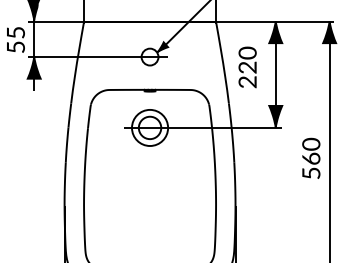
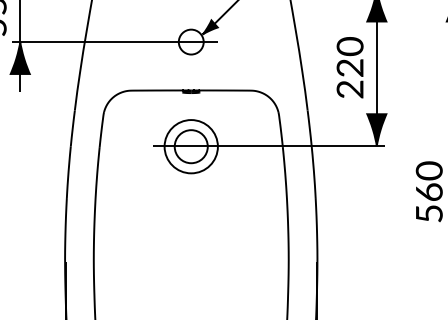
text: (247, 67) -> (349, 67), moved

